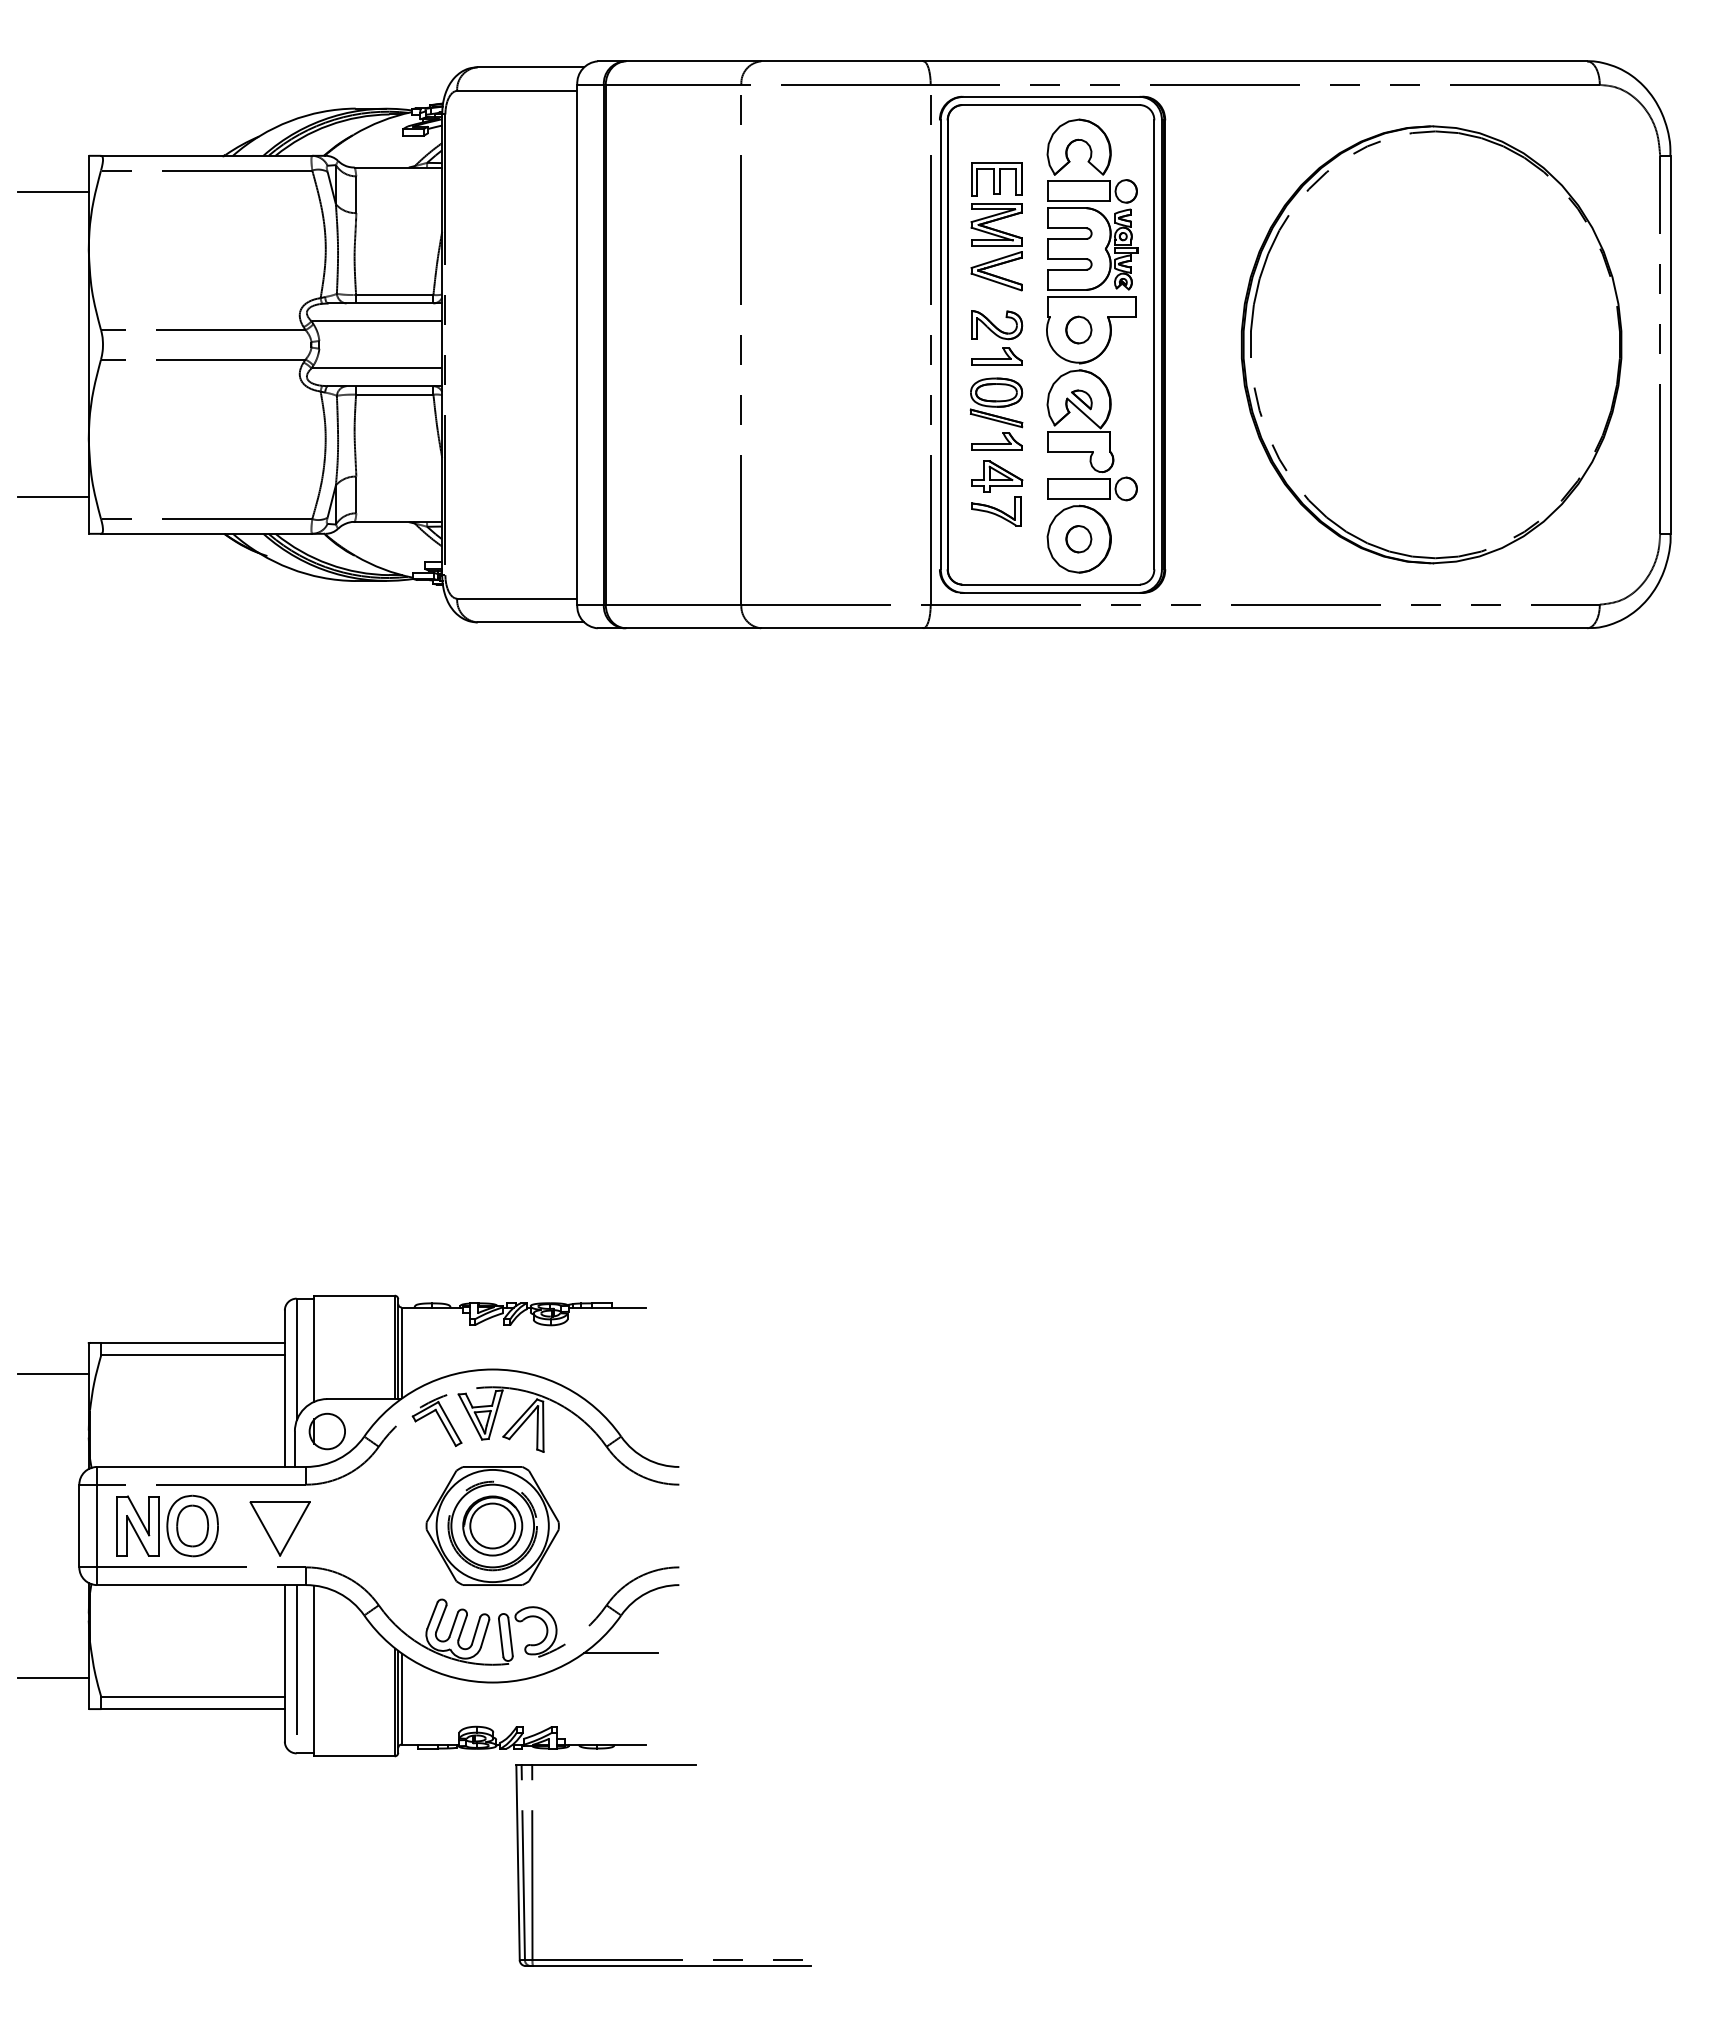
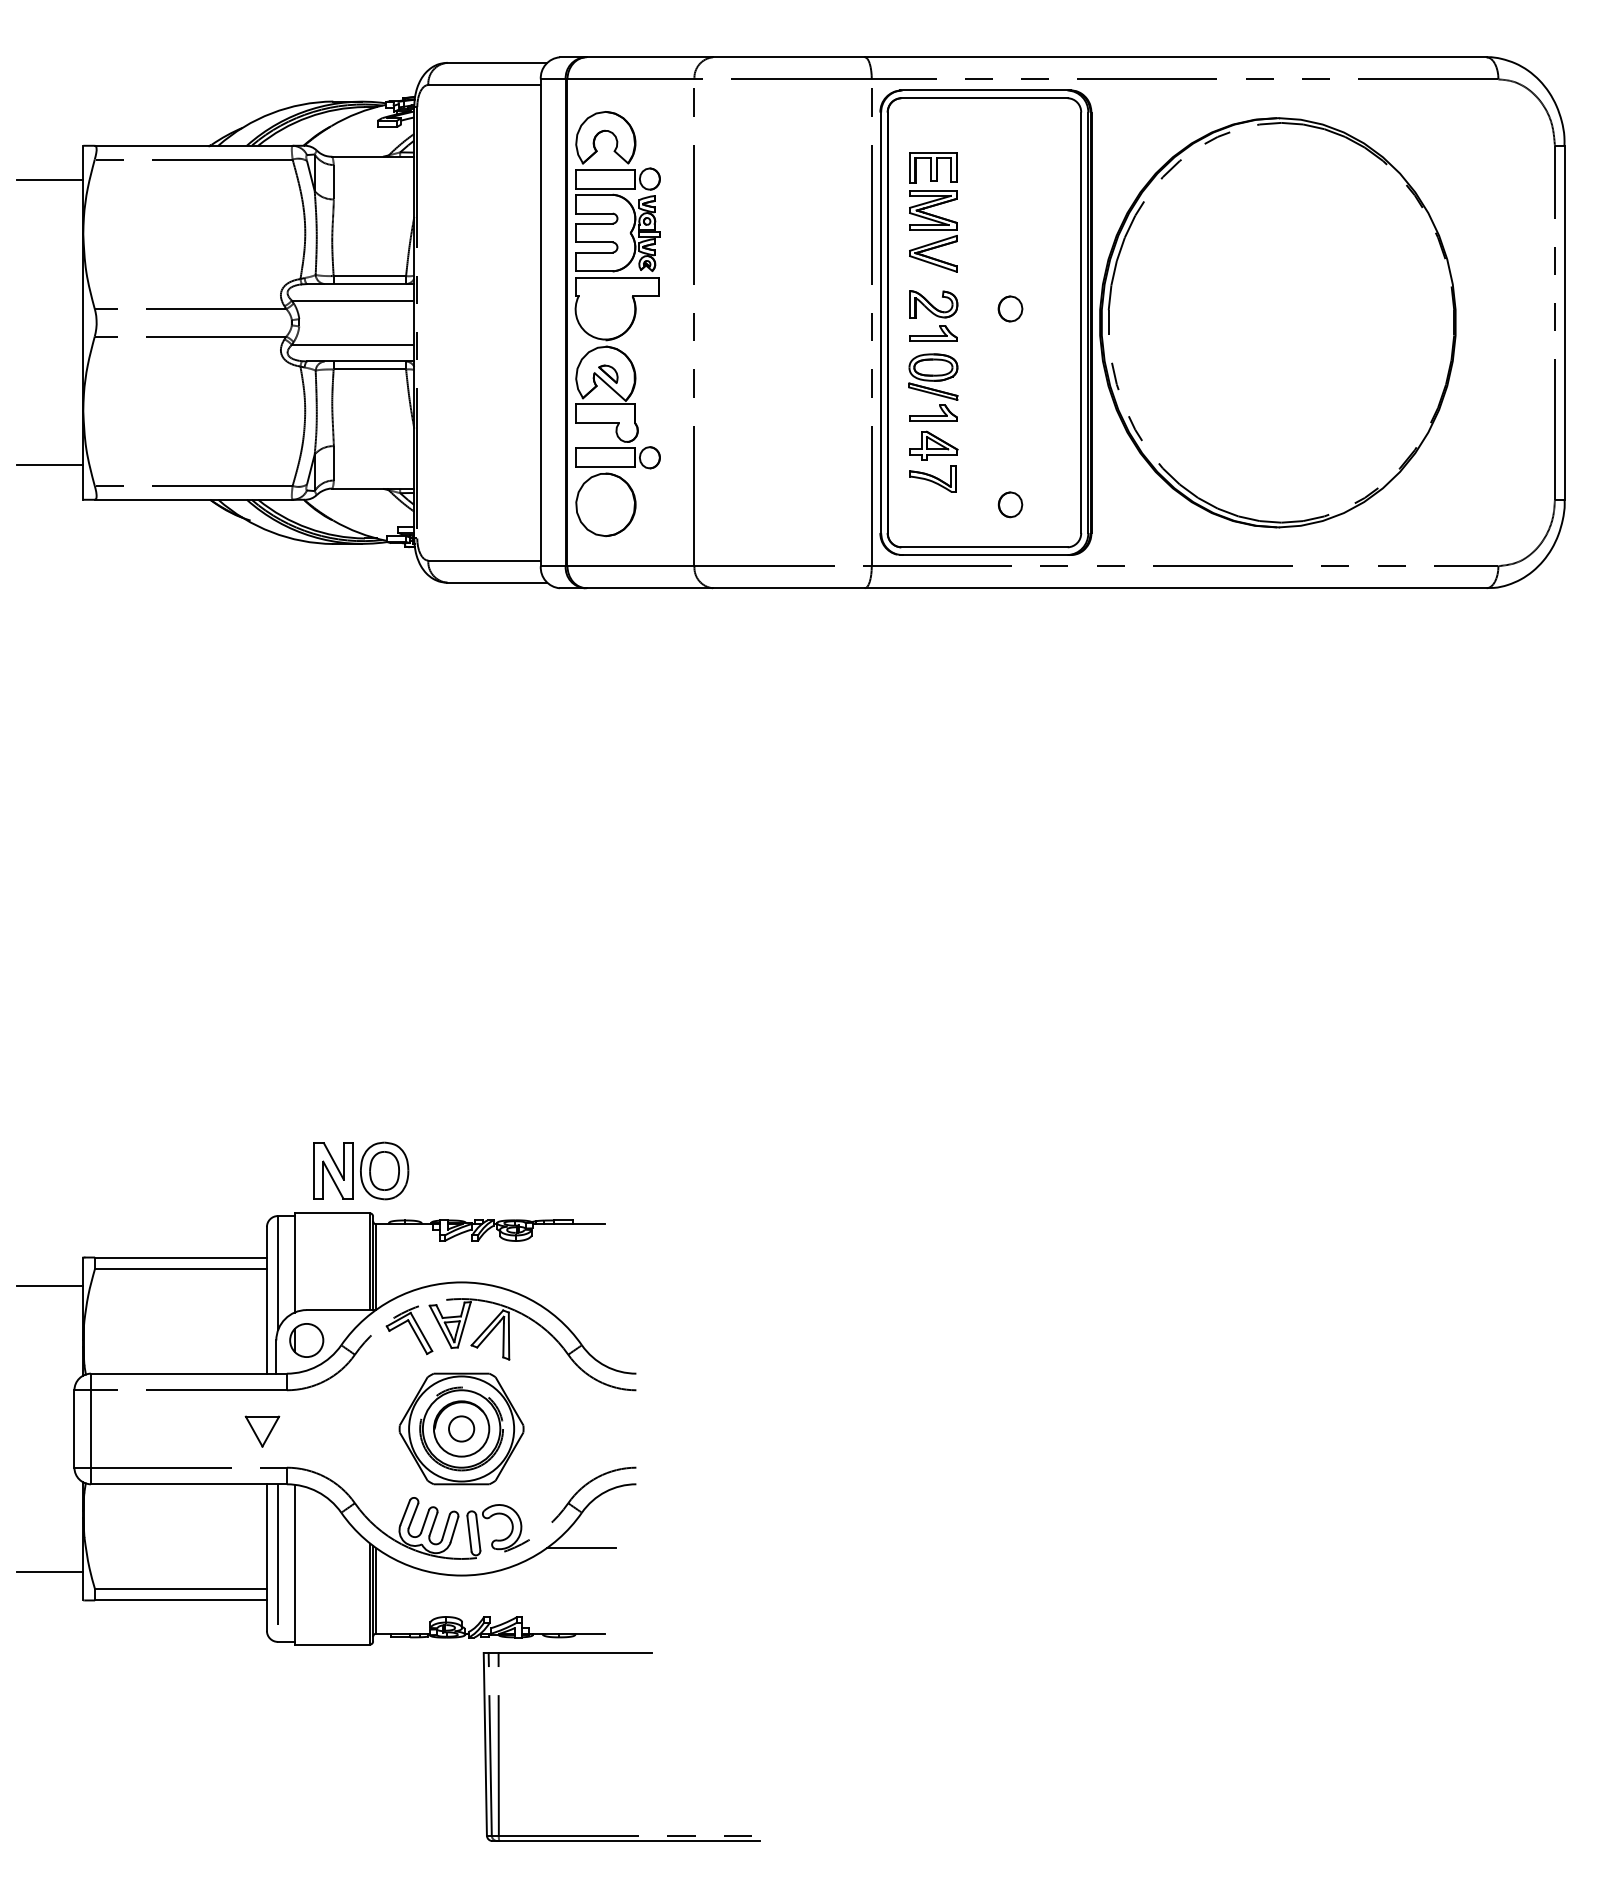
part: (1431, 344) -> (1277, 322), moved
part: (1091, 346) -> (617, 324), moved
part: (167, 1525) -> (361, 1170), moved
circle: (492, 1525) -> (461, 1428), size x0.6
part: (280, 1528) -> (262, 1431), size x0.6

